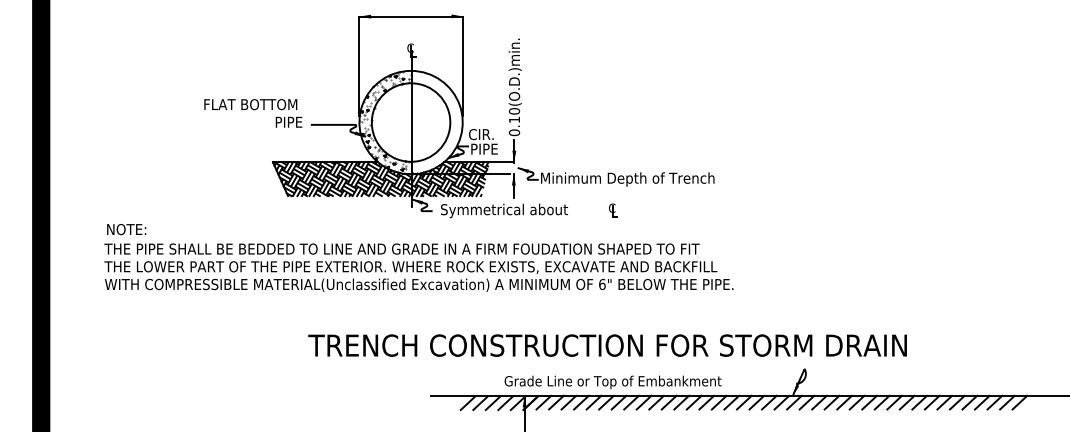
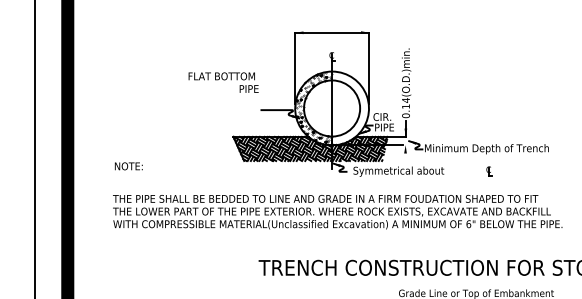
text: (514, 110) -> (406, 99), 0.10(O.D.)min. -> 0.14(O.D.)min.
text: (253, 113) -> (223, 82), moved
line: (513, 185) -> (405, 153), removed
part: (613, 210) -> (489, 171), moved
text: (126, 229) -> (128, 166), moved

